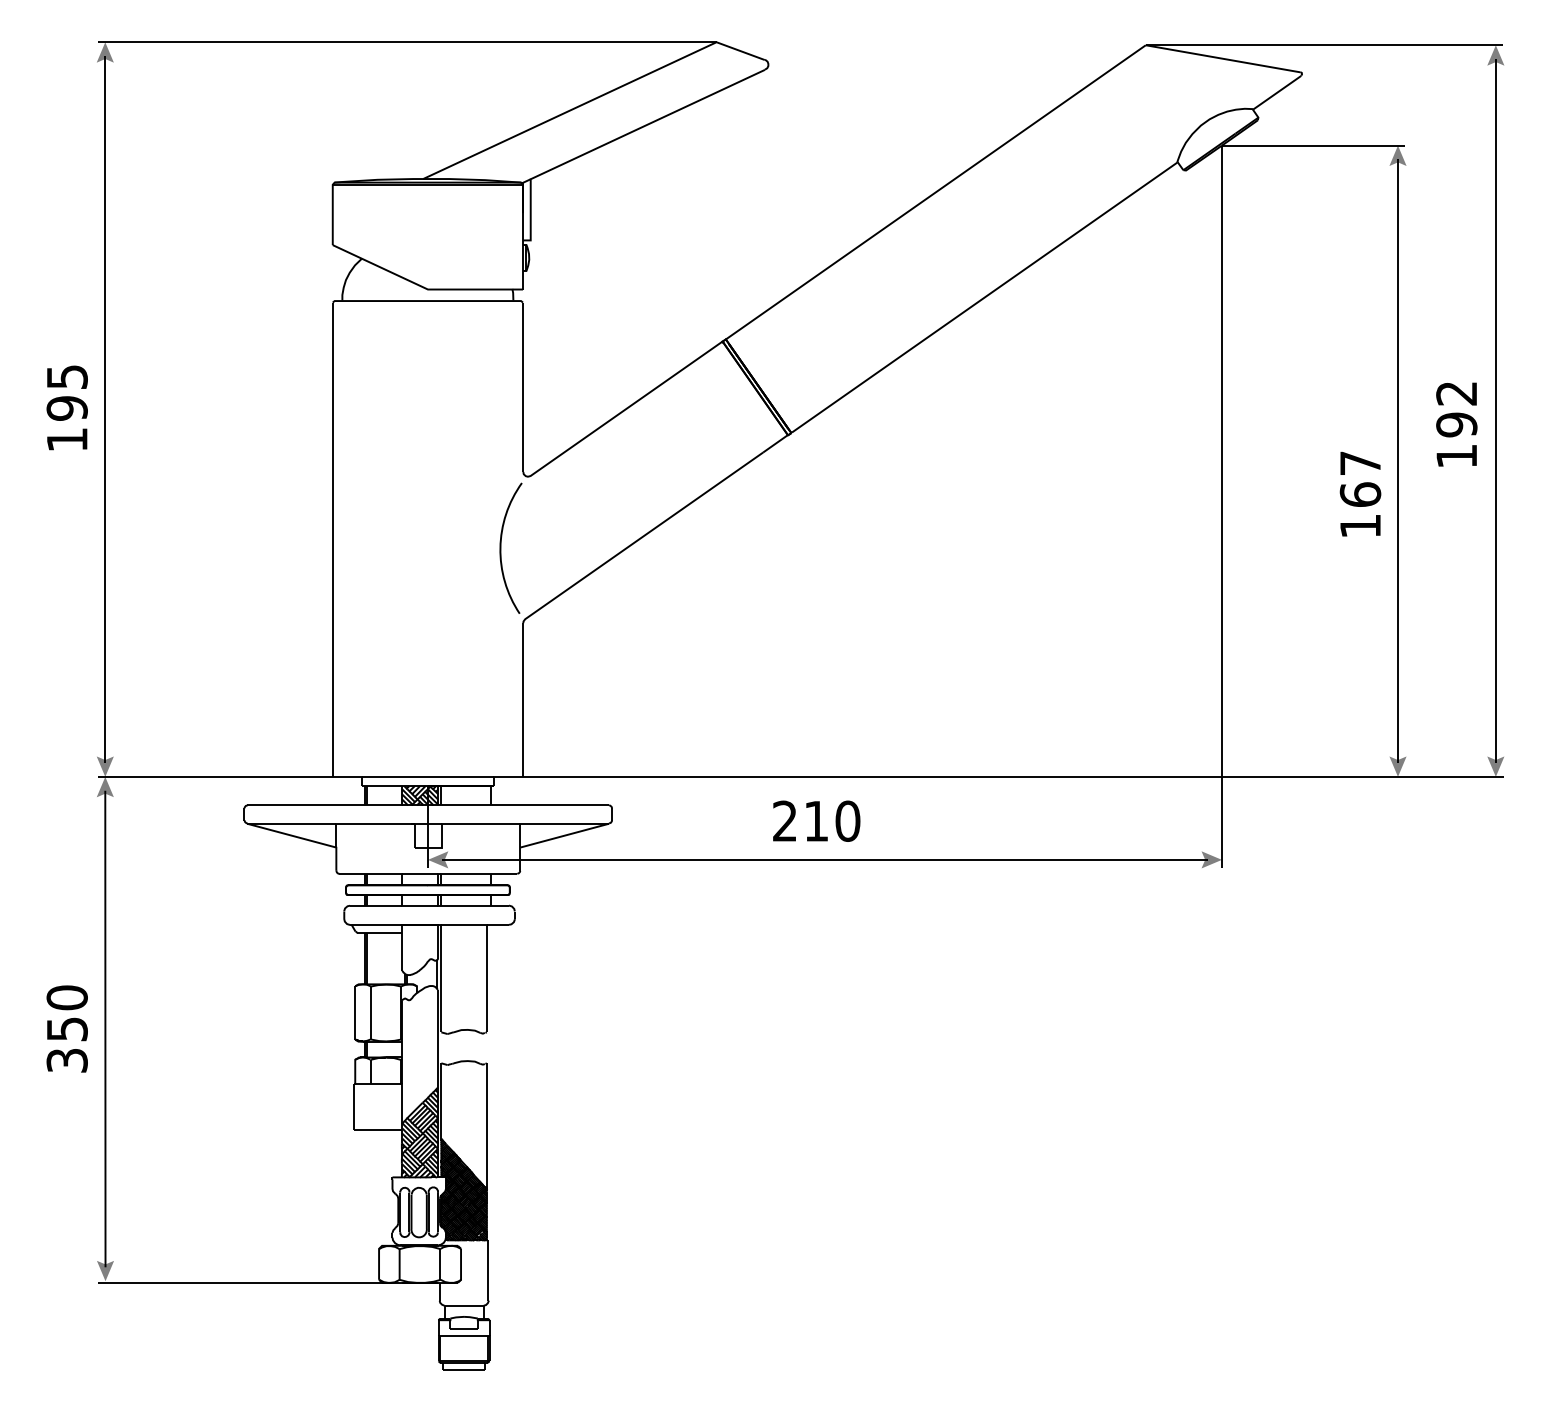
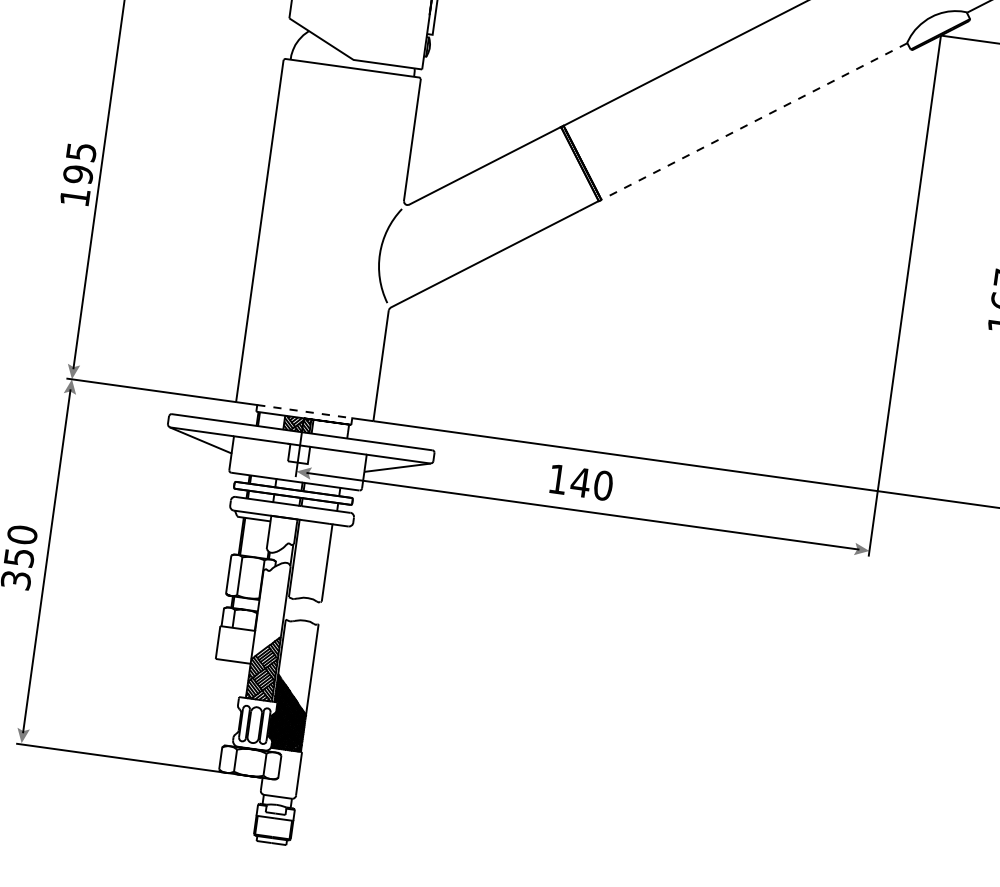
line: (984, 297) -> (754, 121), solid -> dashed
text: (66, 407) -> (77, 173), moved
line: (427, 776) -> (304, 411), solid -> dashed
text: (801, 820) -> (569, 480), 210 -> 140

